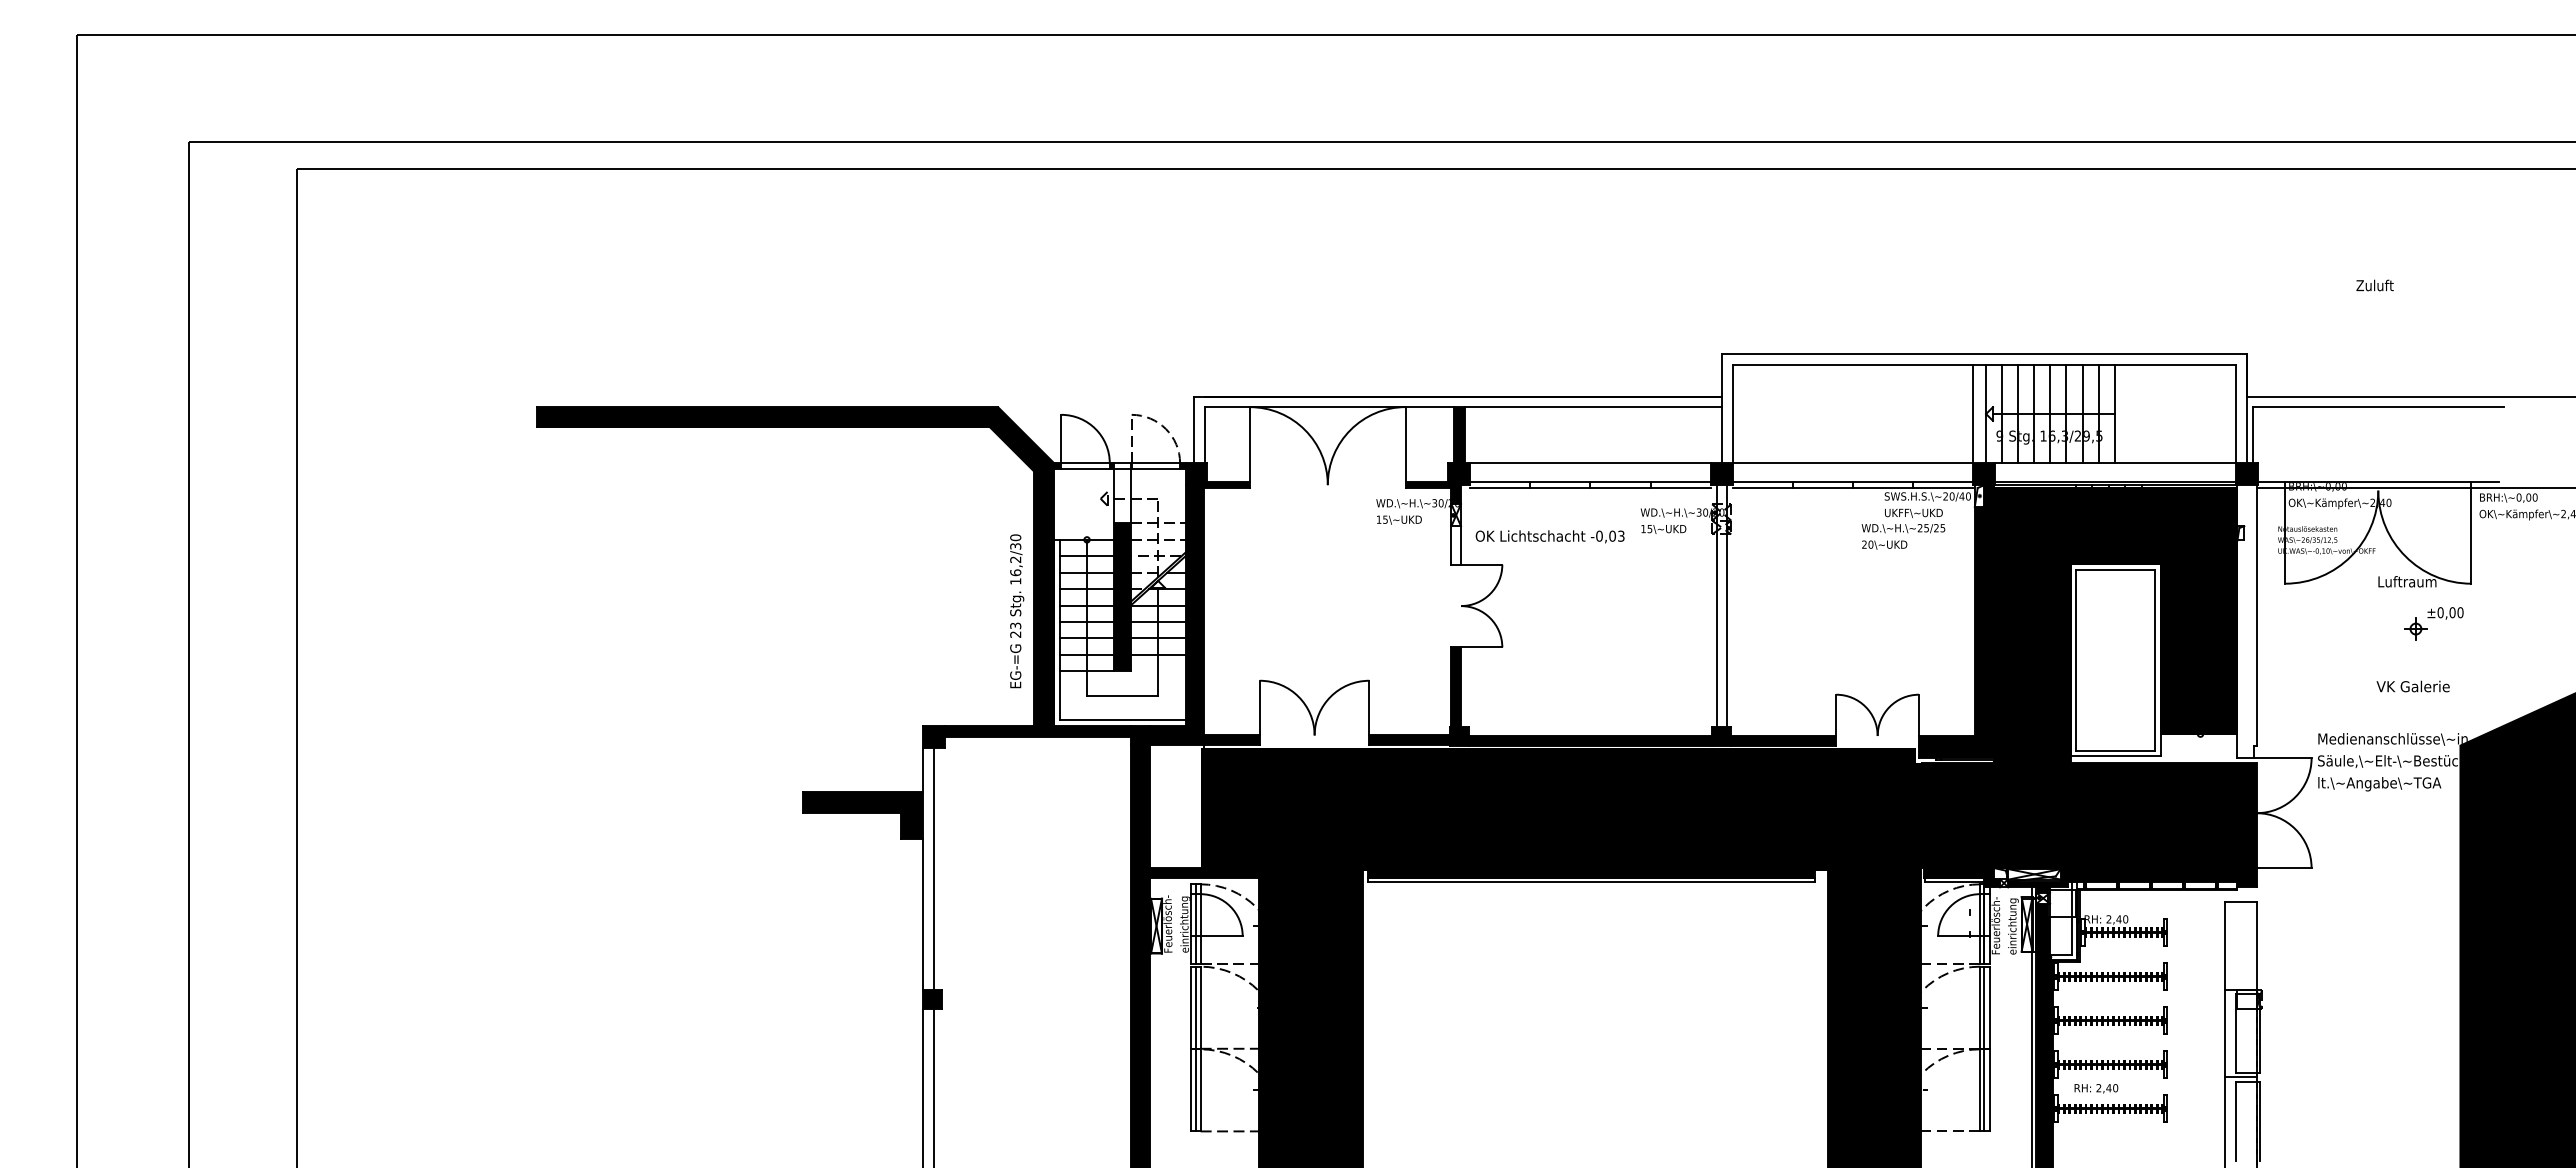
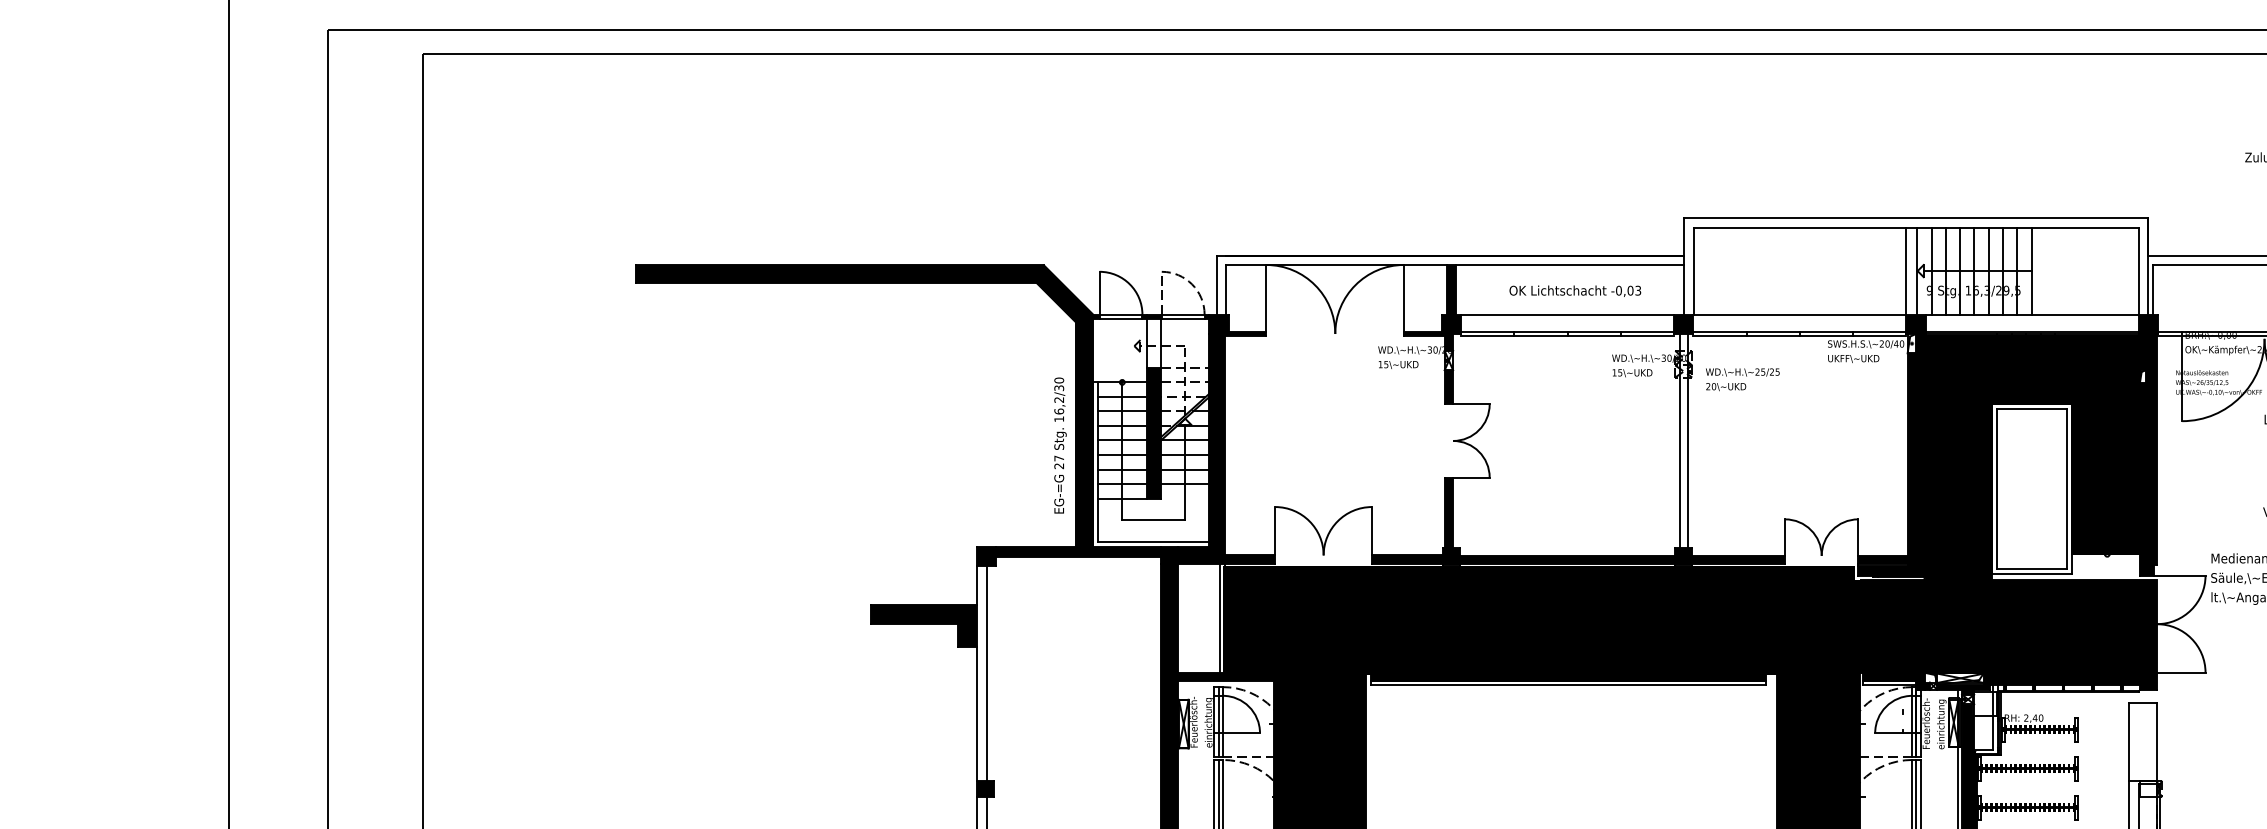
fill: (1122, 465) -> (1153, 316), added
text: (1549, 536) -> (1574, 290), moved
text: (1903, 536) -> (1742, 379), moved
fill: (1456, 545) -> (1449, 387), added
fill: (2246, 621) -> (2147, 454), added
text: (1015, 625) -> (1059, 458), 23 -> 27
line: (1197, 806) -> (1220, 618), added

